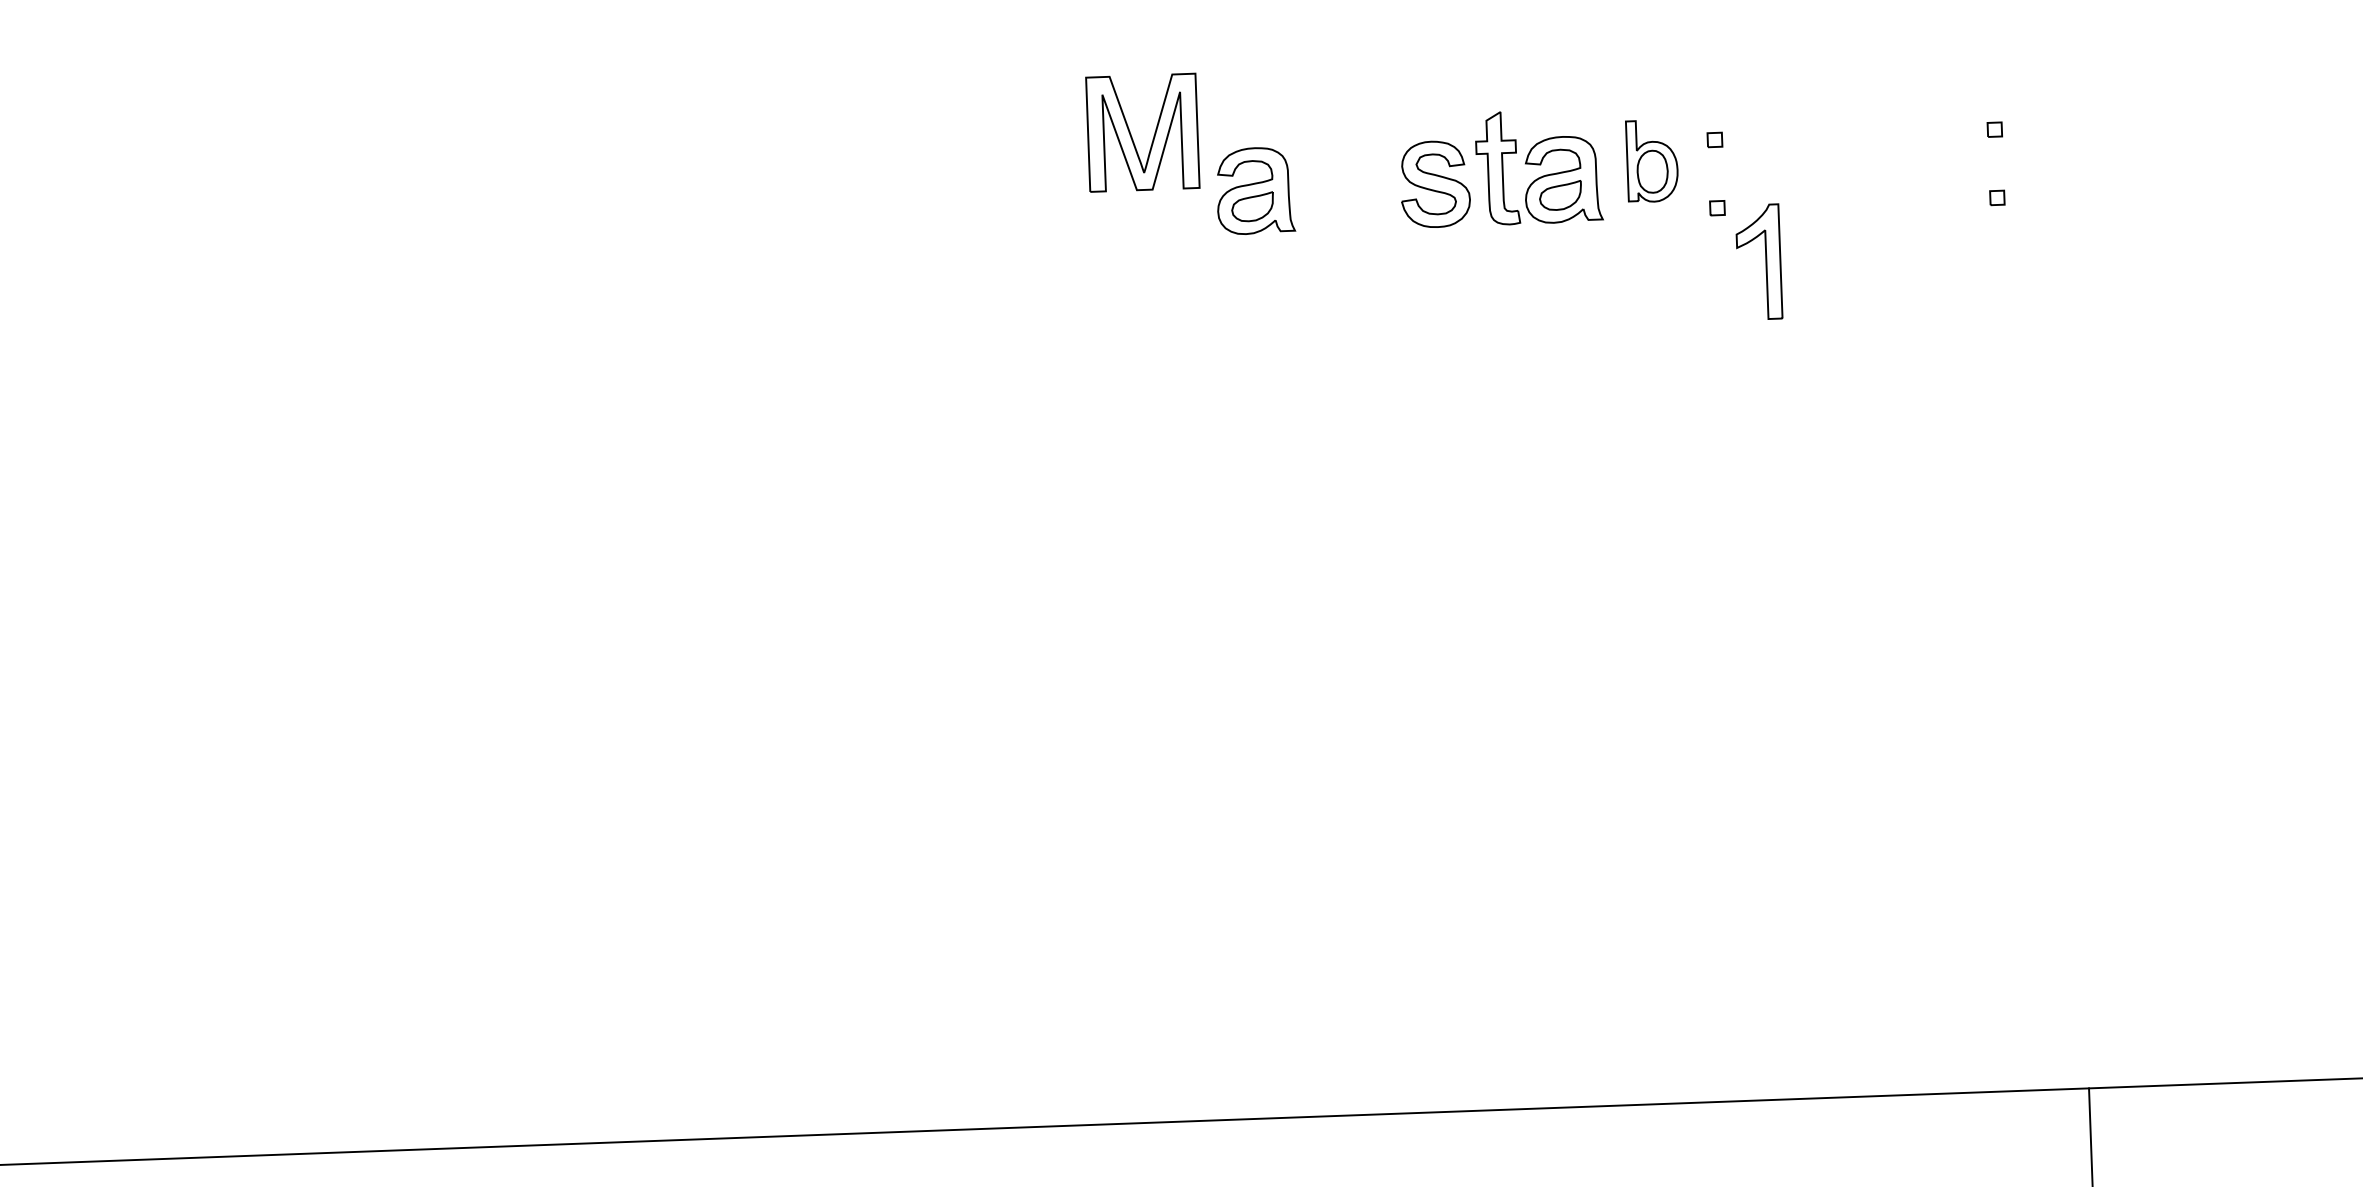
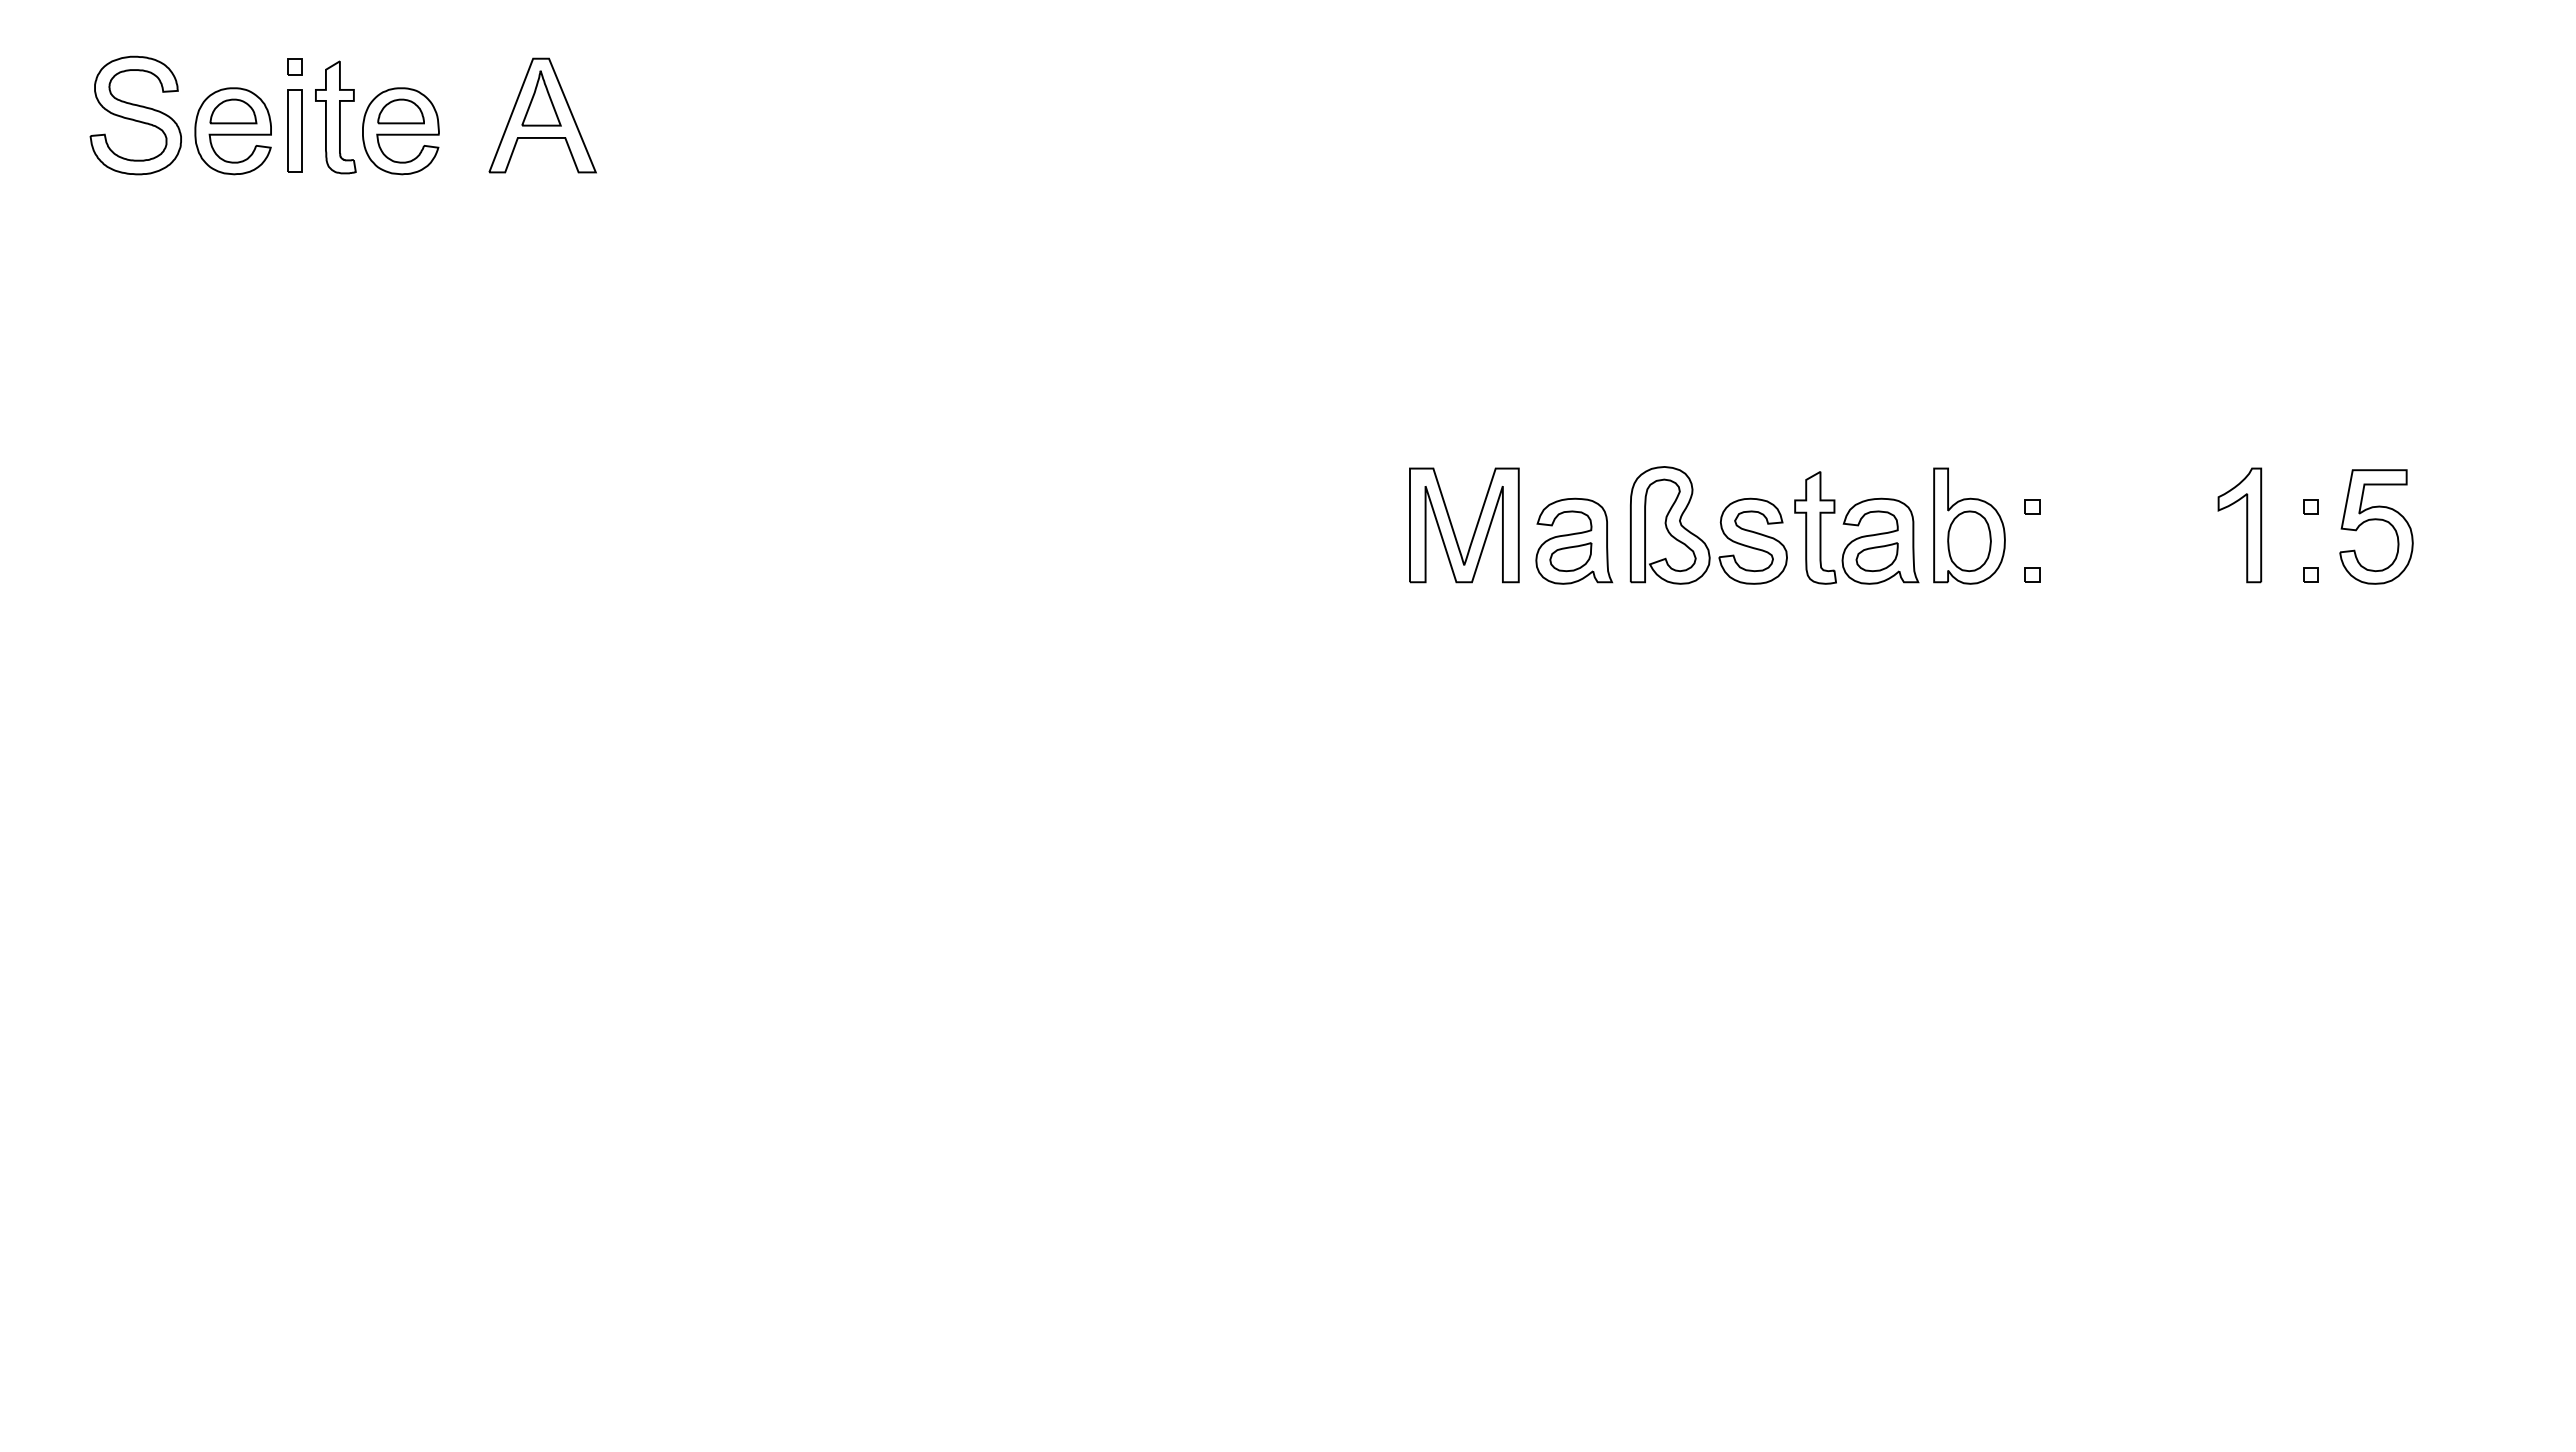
part: (1153, 136) -> (1474, 529), moved
part: (2061, 146) -> (2376, 526), added
part: (1652, 160) -> (1969, 525), size x1.43
part: (1350, 171) -> (1669, 525), added
part: (1765, 262) -> (2246, 525), moved

